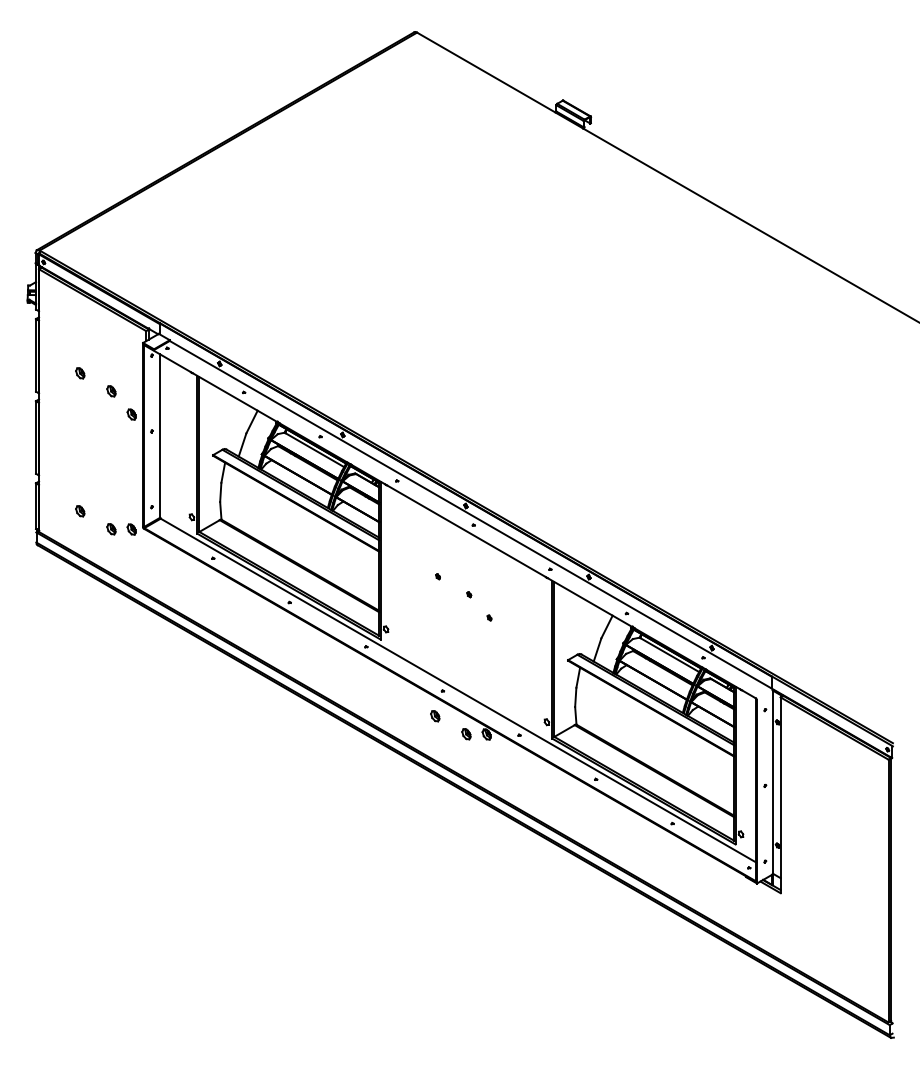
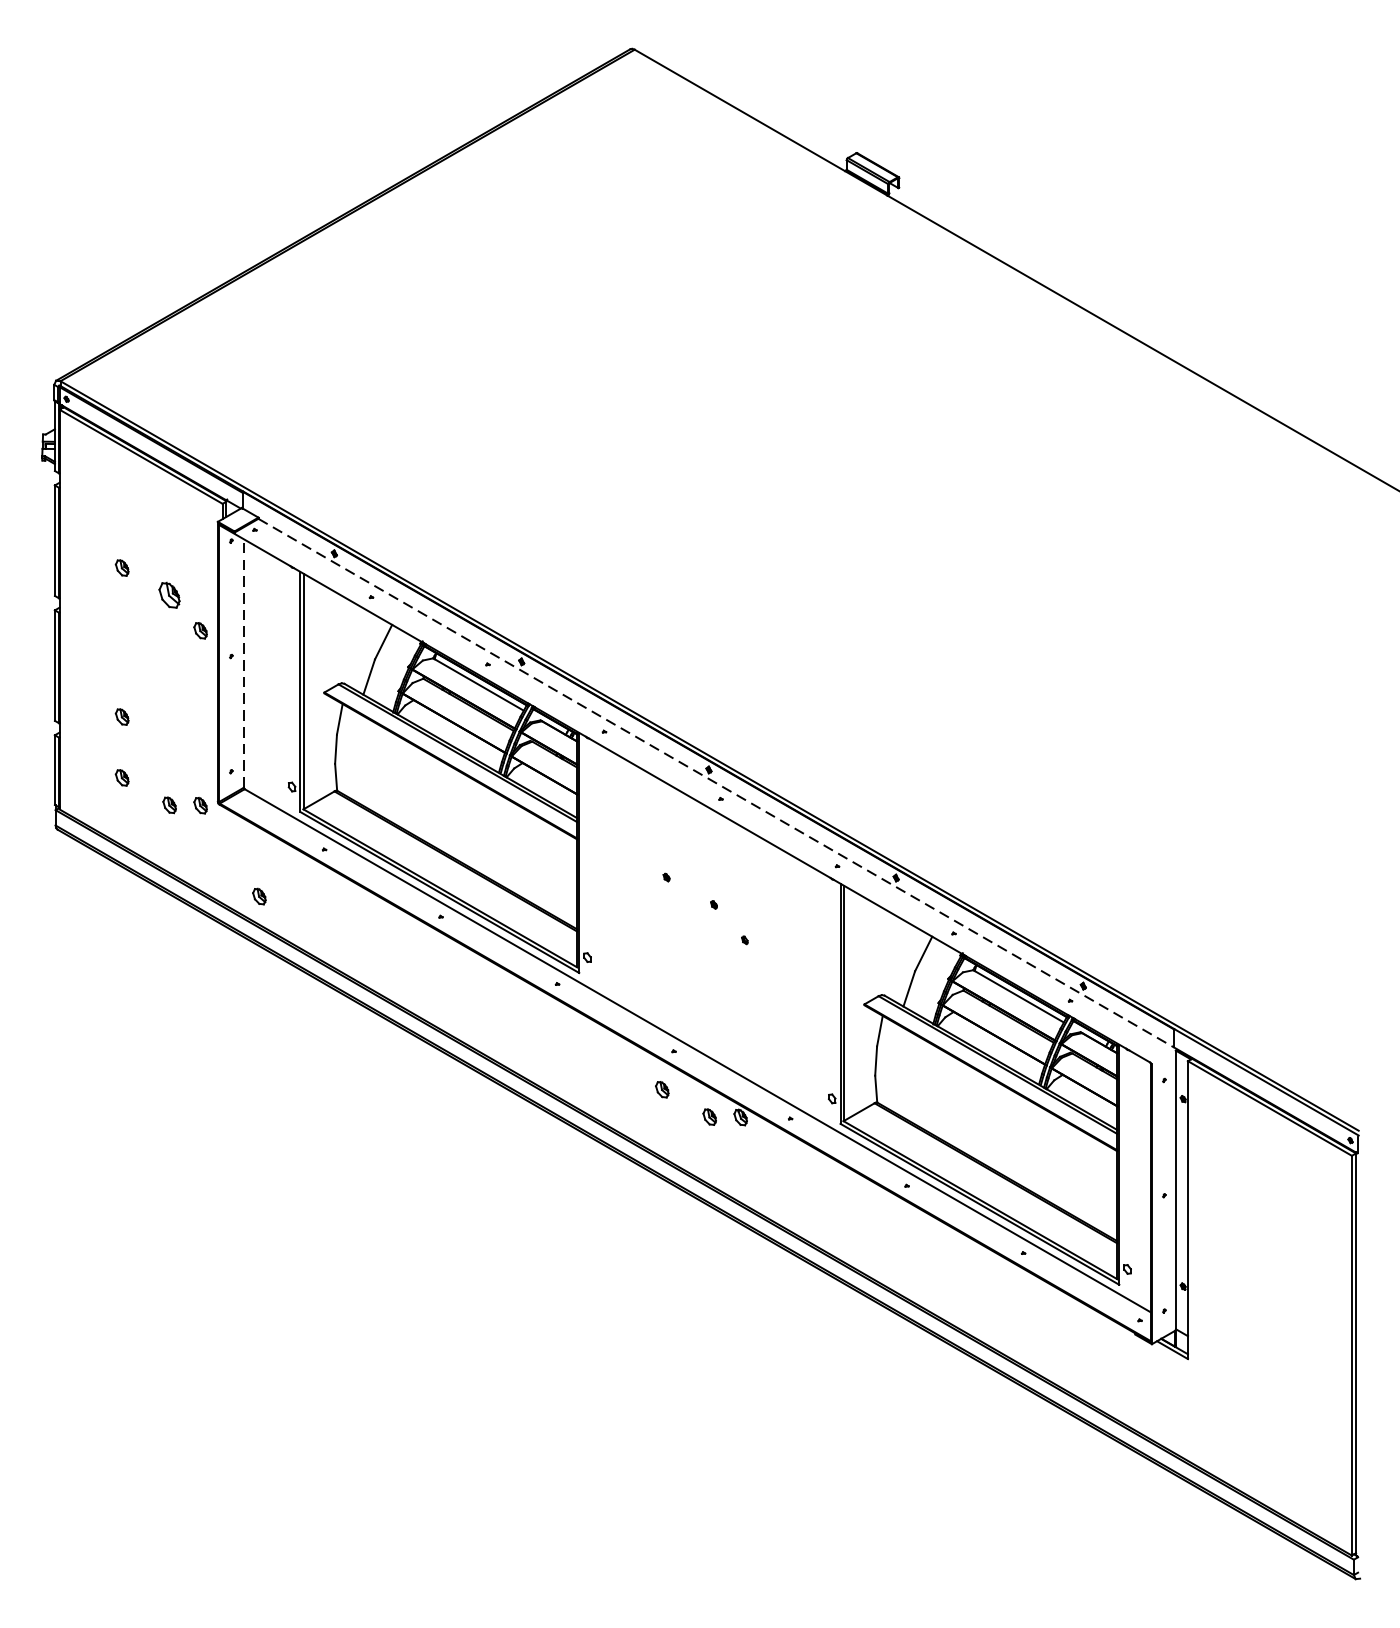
part: (111, 391) -> (169, 595), size x1.6
line: (160, 436) -> (244, 664), solid -> dashed
part: (80, 471) -> (122, 717), added
line: (471, 514) -> (717, 782), solid -> dashed
part: (170, 589) -> (259, 896), added

